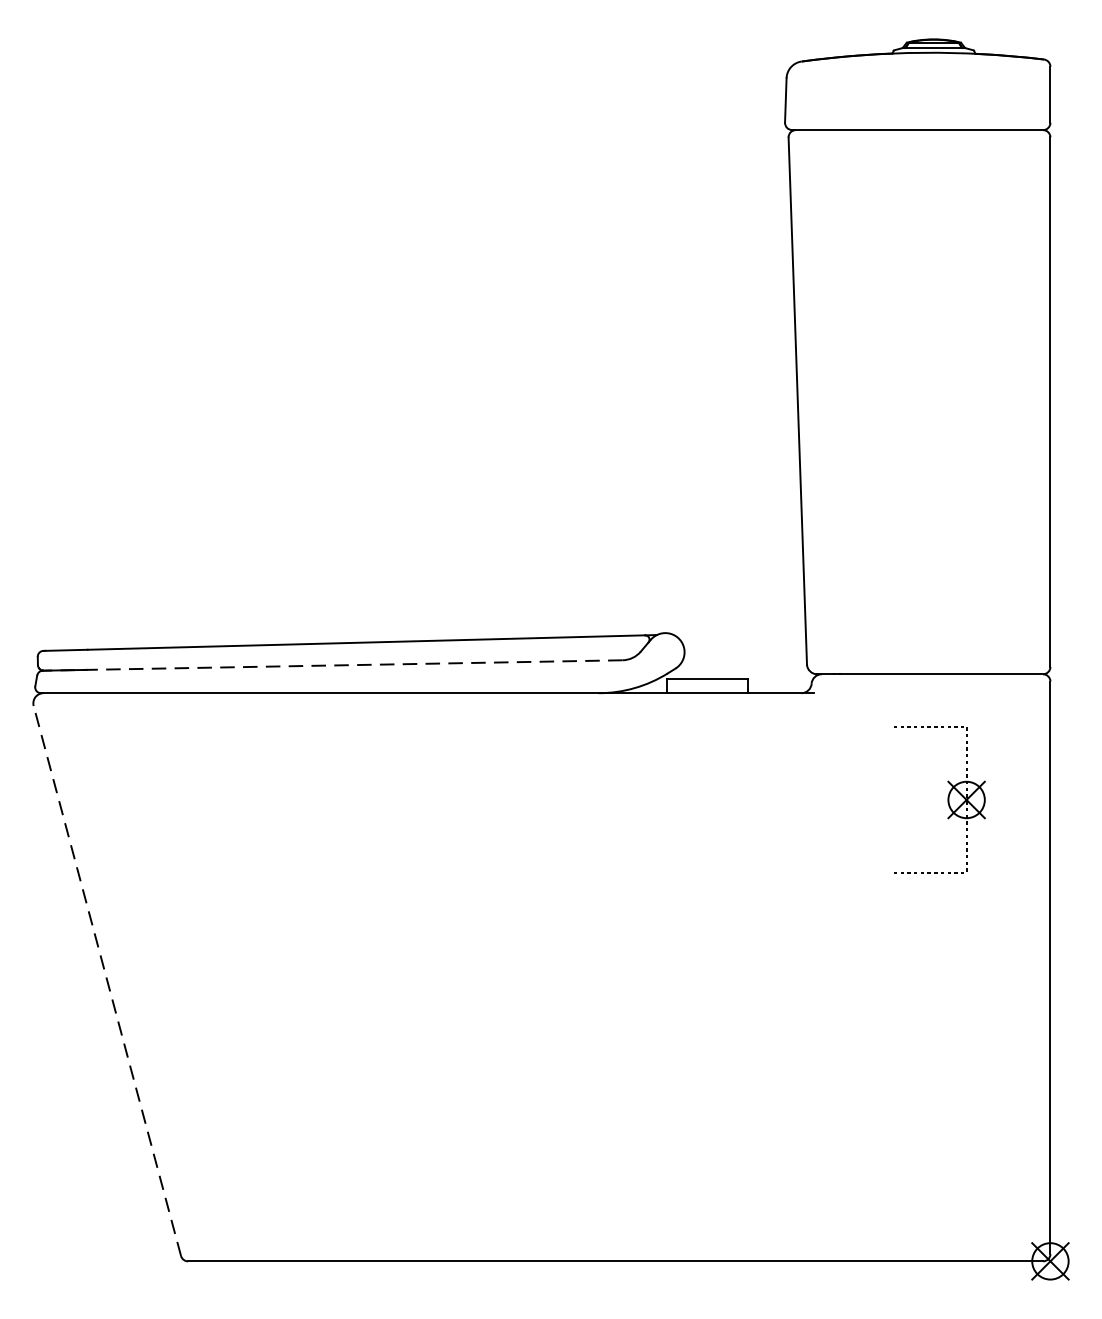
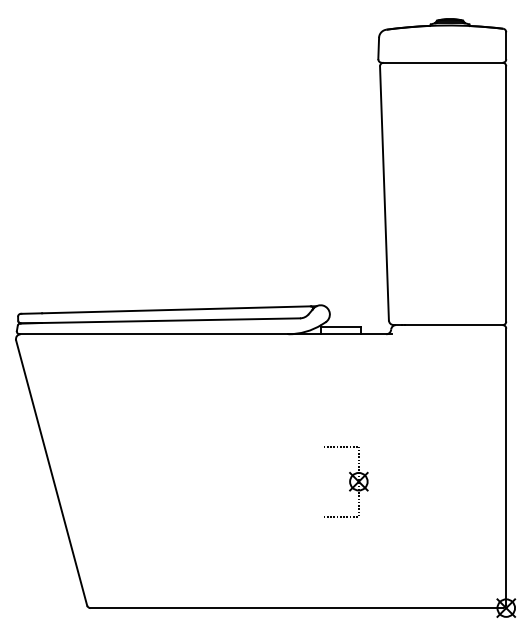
line: (333, 664) -> (160, 320), dashed -> solid
part: (940, 799) -> (346, 481), moved
line: (107, 979) -> (51, 472), dashed -> solid

